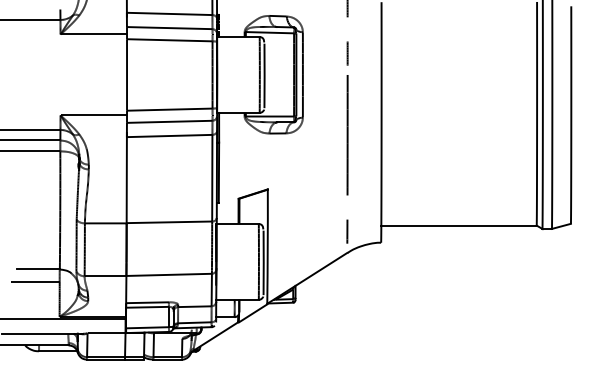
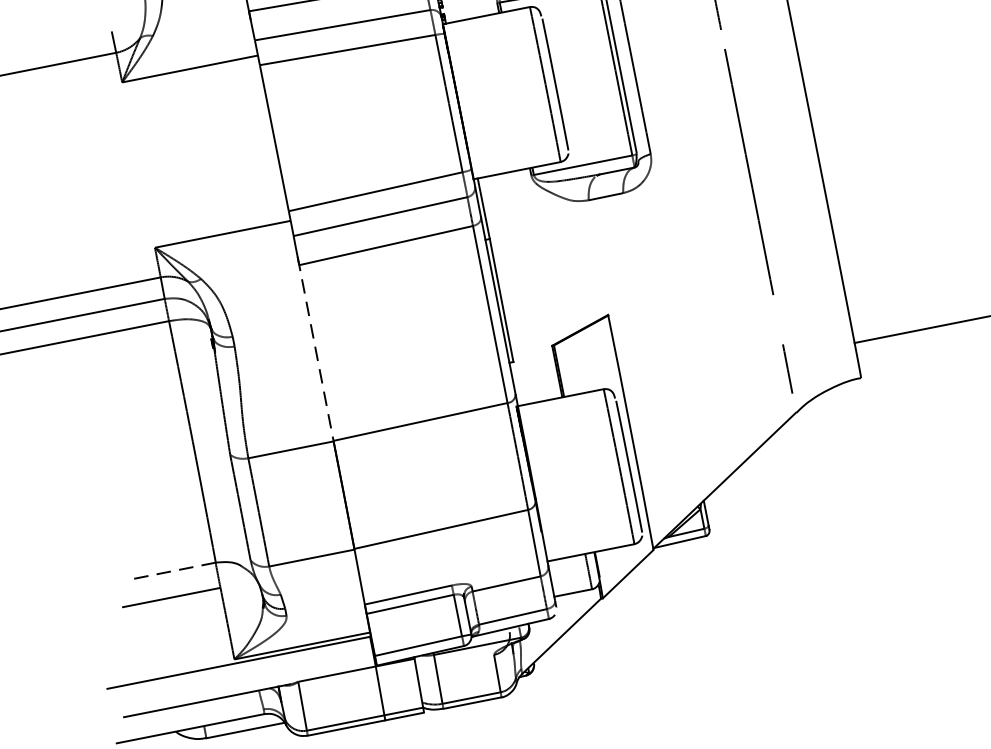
line: (126, 178) -> (315, 349), solid -> dashed
line: (38, 269) -> (172, 571), solid -> dashed

